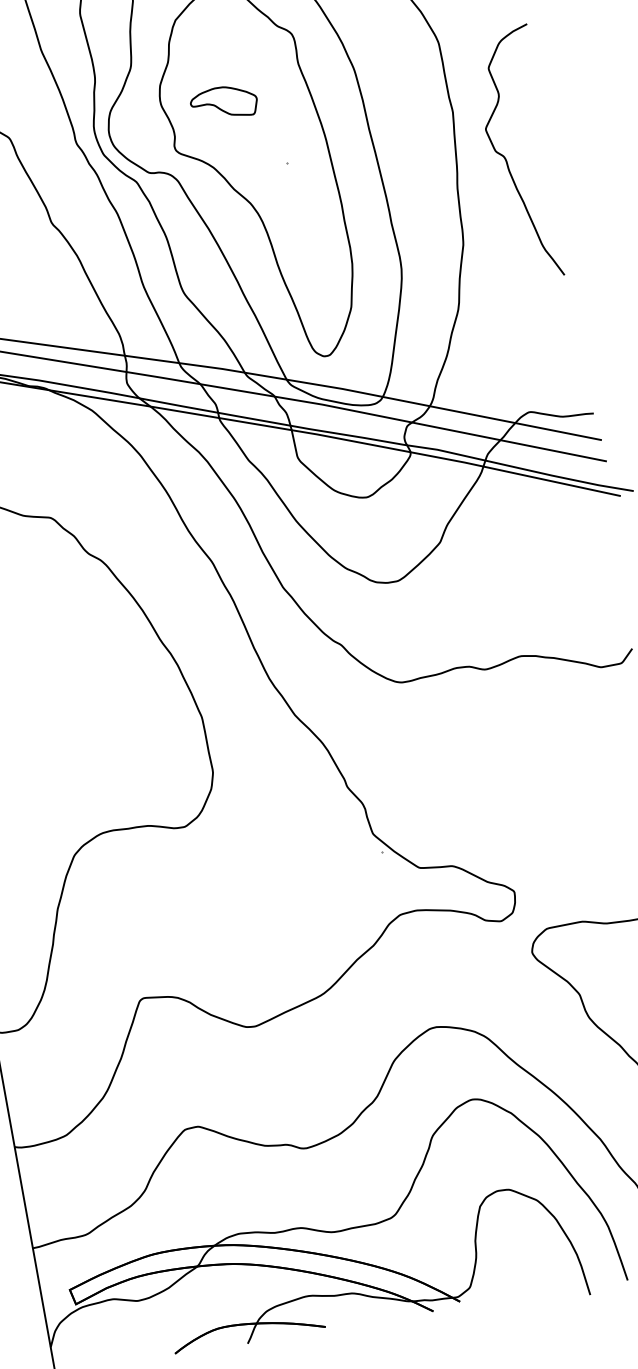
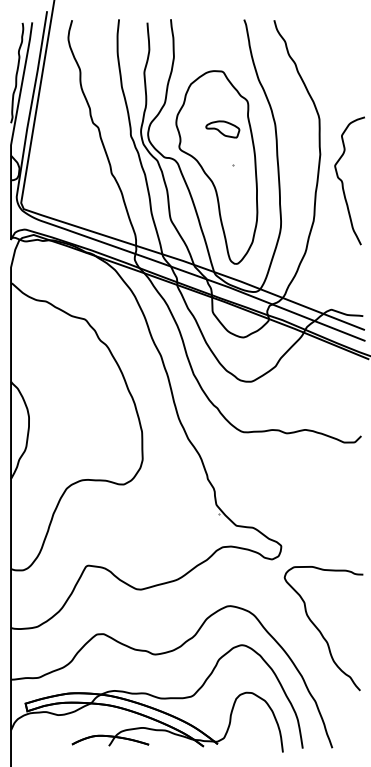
part: (223, 103) -> (222, 129), moved

